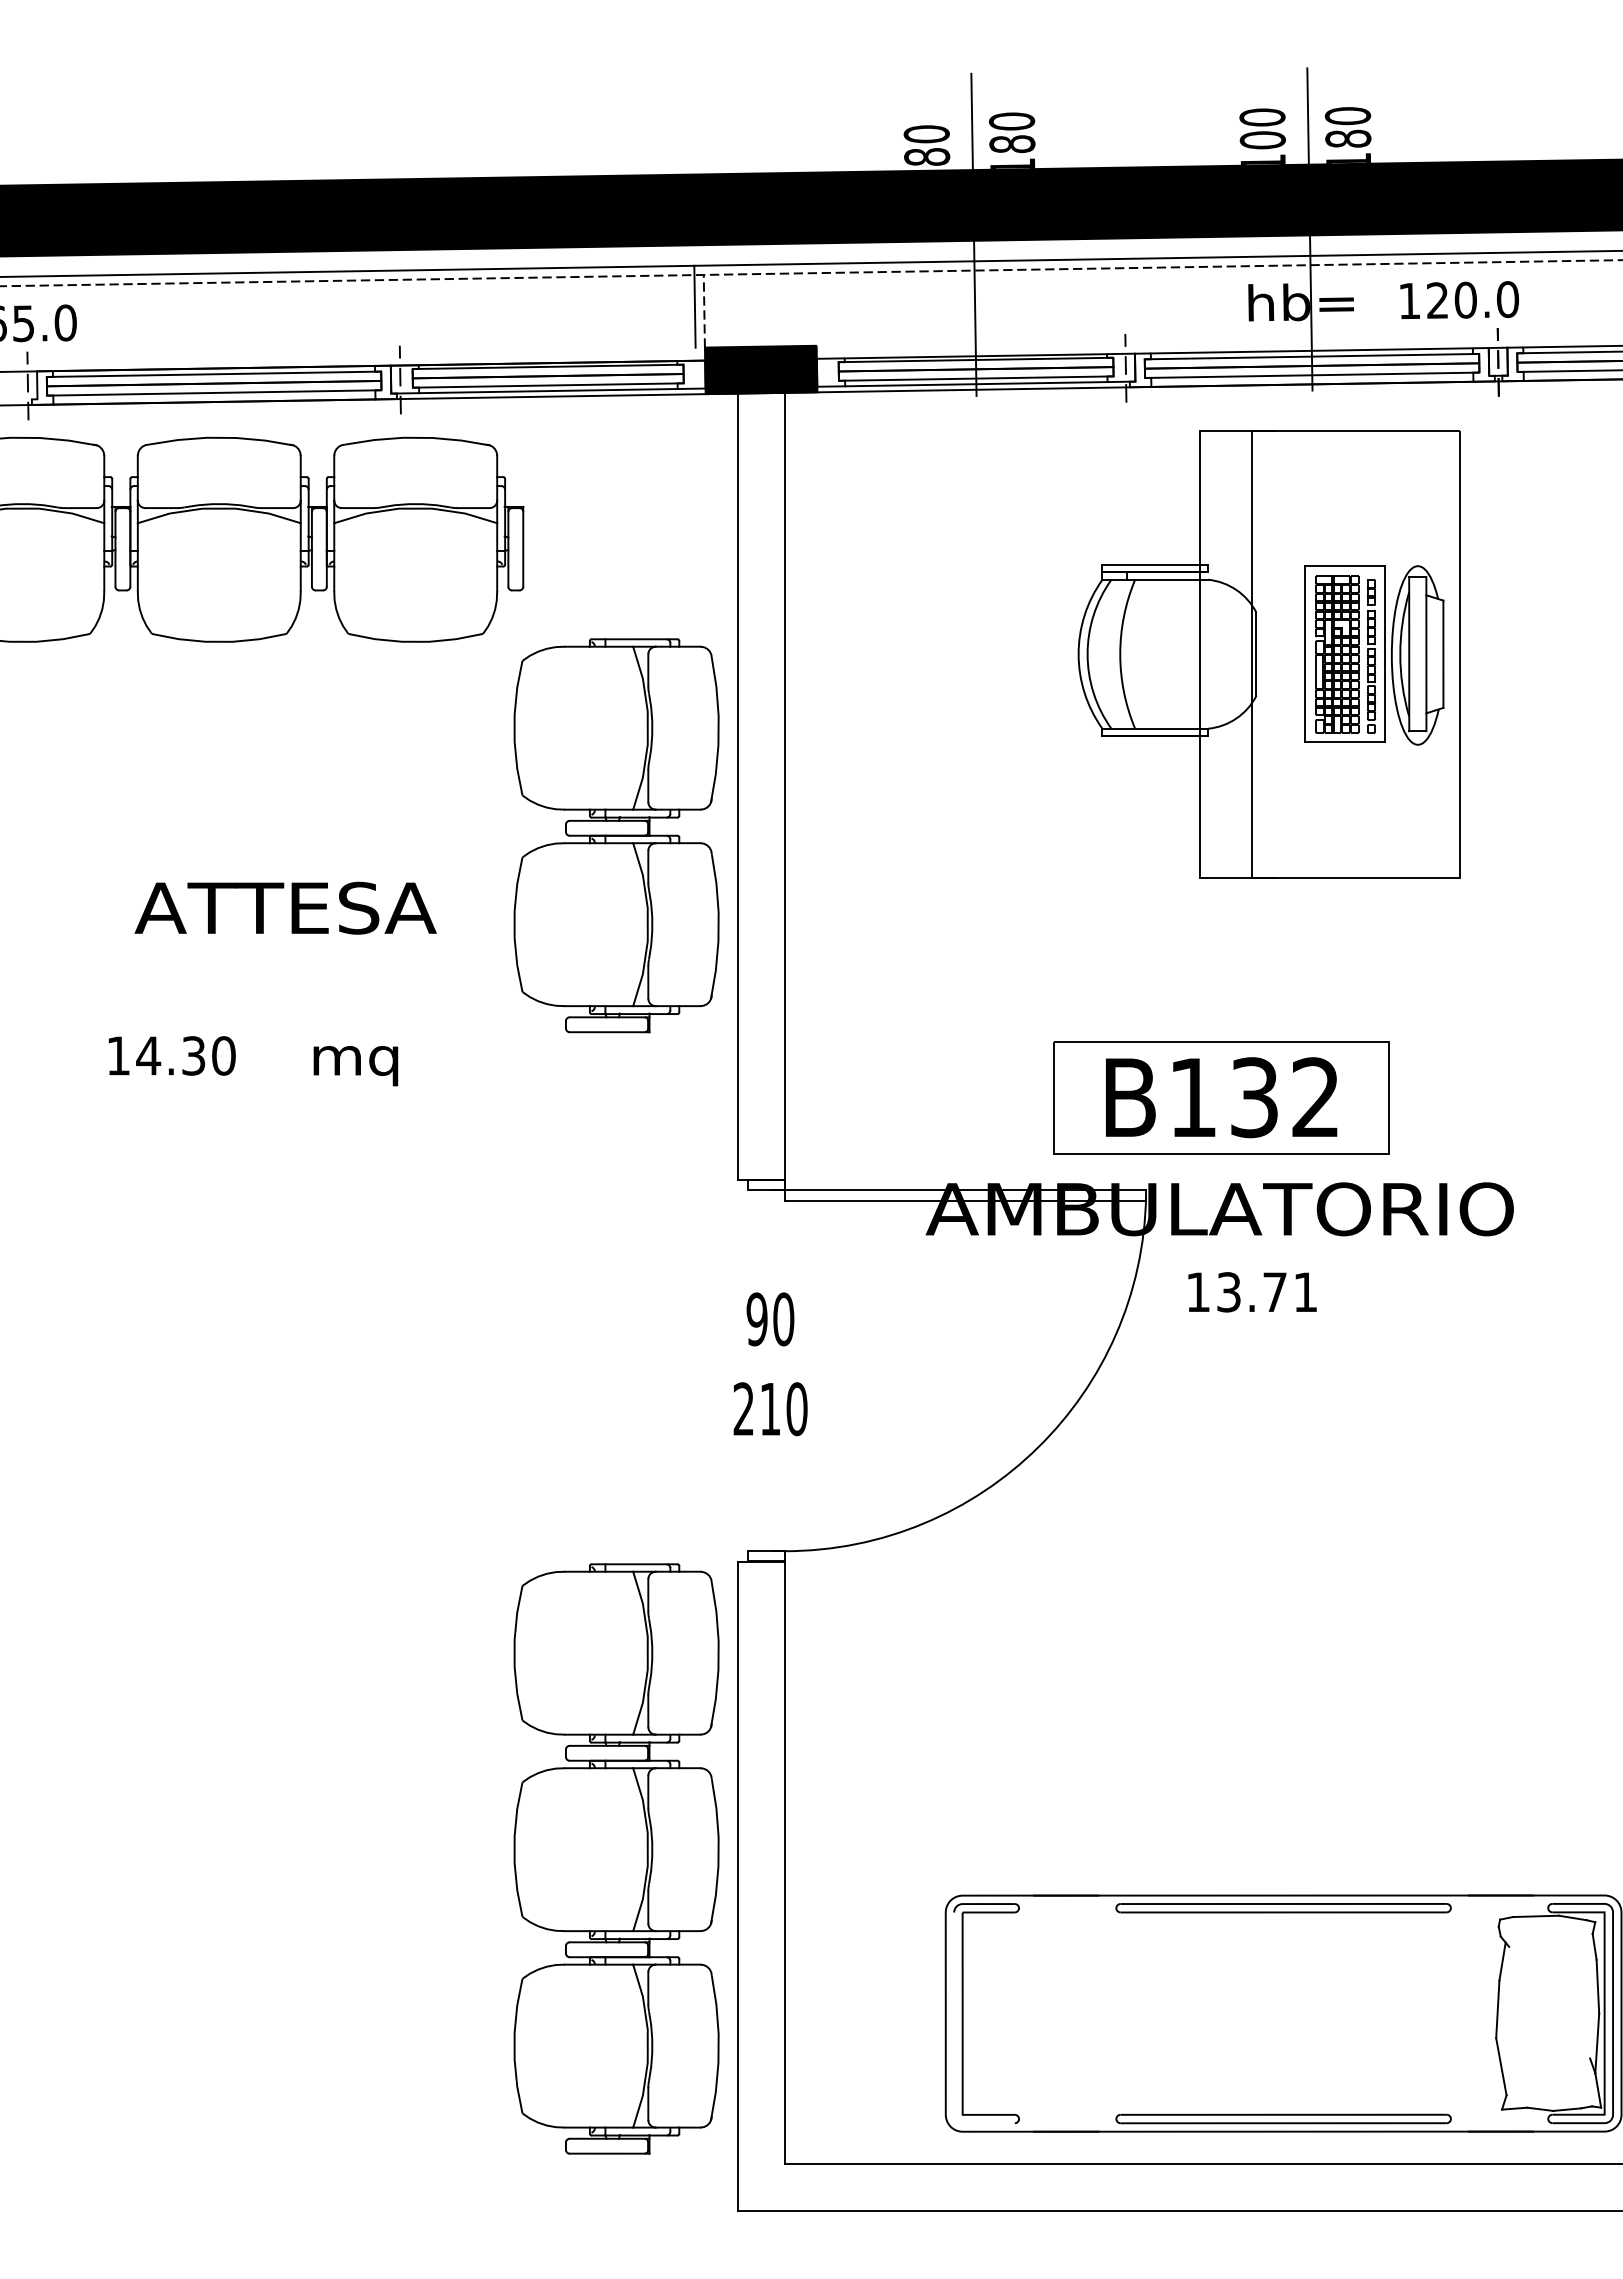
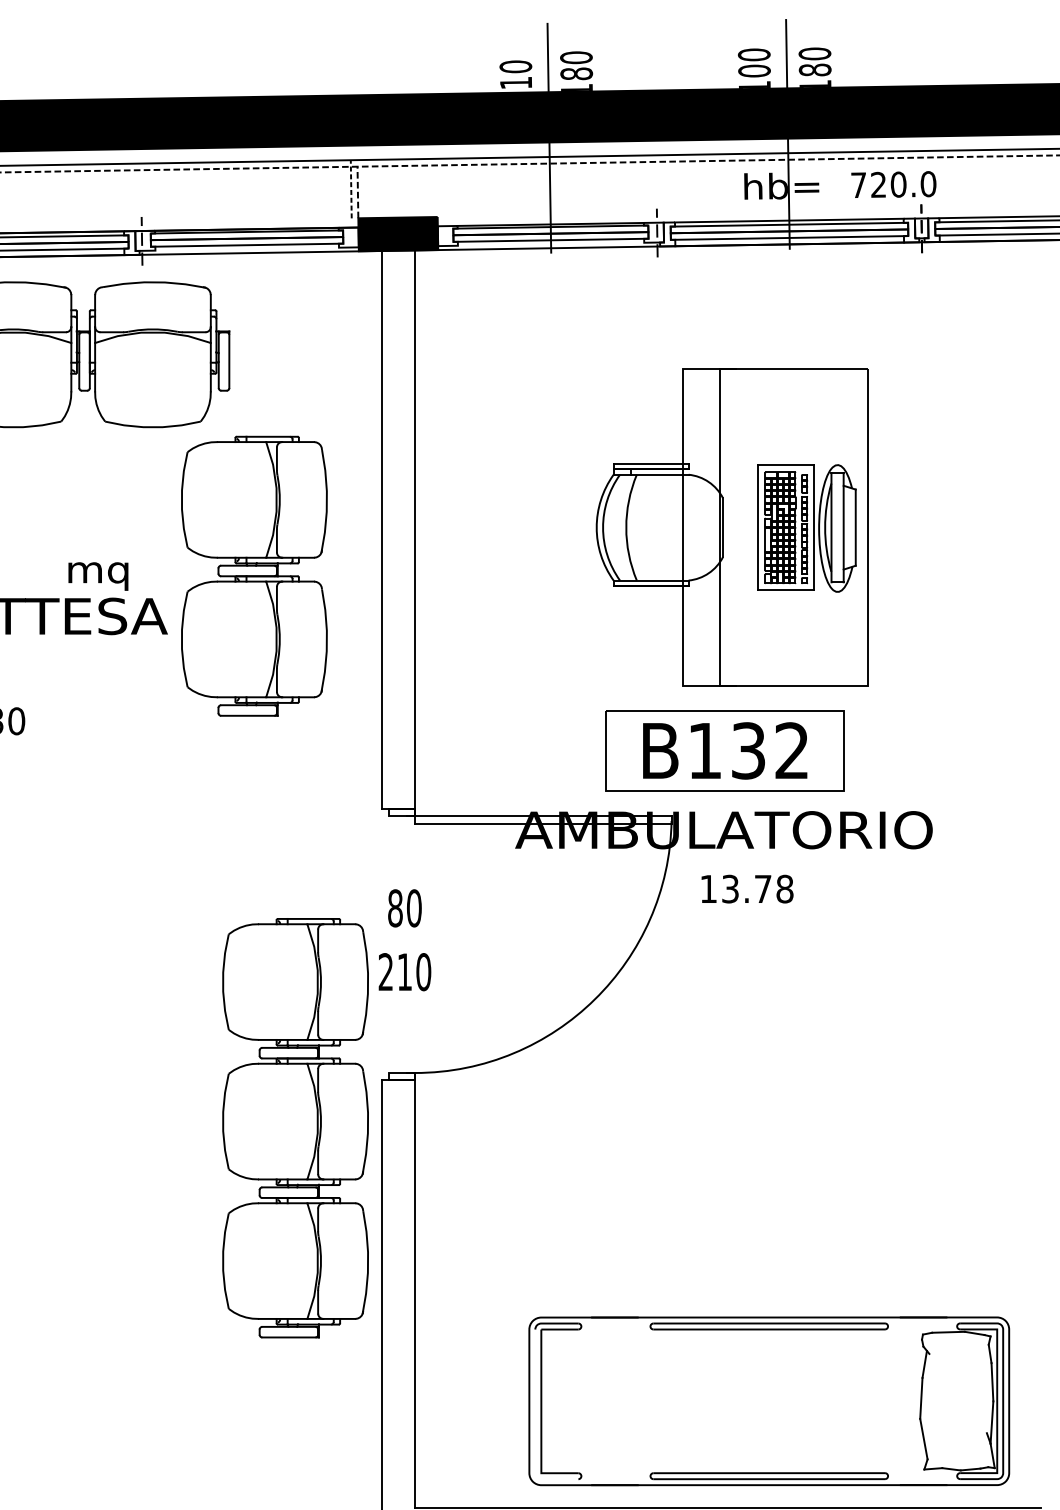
text: (927, 156) -> (516, 82), 80 -> 10
text: (1409, 301) -> (858, 185), 120.0 -> 720.0
line: (694, 306) -> (350, 189), solid -> dashed
line: (976, 384) -> (551, 244), removed
line: (548, 391) -> (247, 249), removed
part: (1268, 654) -> (731, 527), moved
part: (616, 835) -> (254, 576), moved
text: (355, 1066) -> (98, 576), moved
text: (1305, 1292) -> (784, 889), 13.71 -> 13.78
text: (756, 1319) -> (394, 908), 90 -> 80
part: (616, 1858) -> (295, 1127), moved

